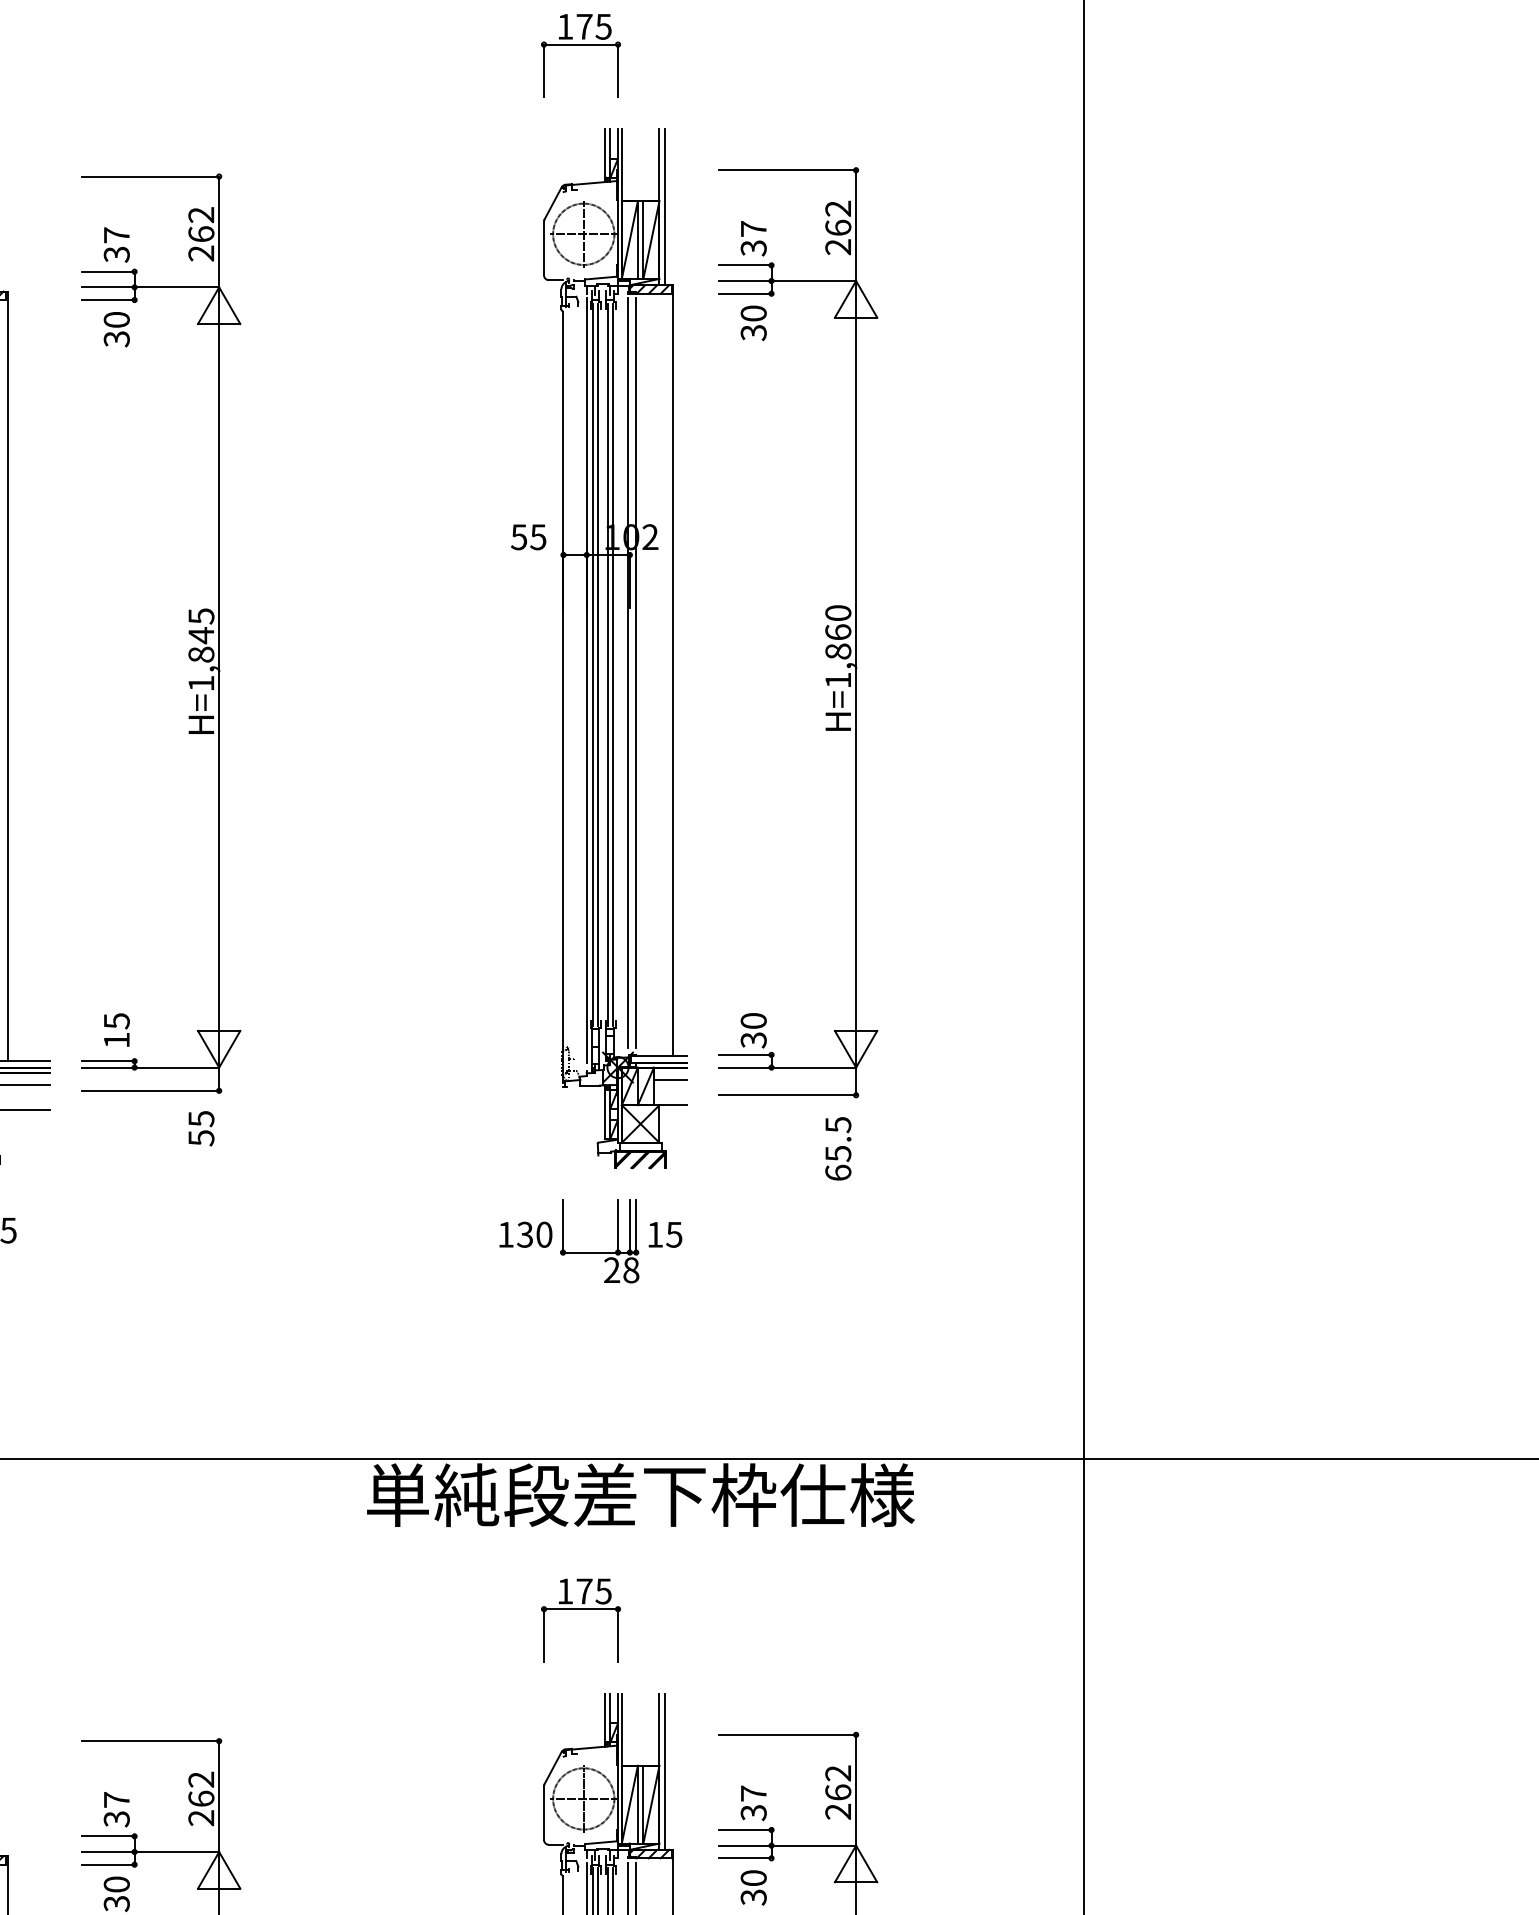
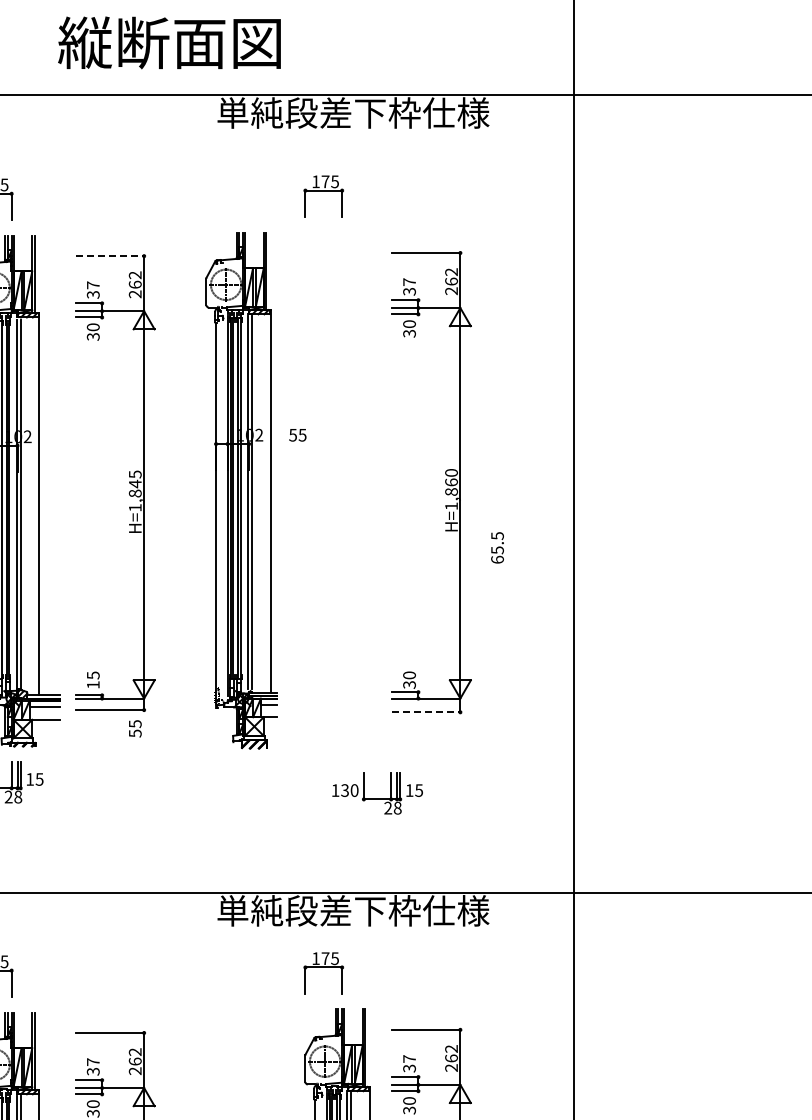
line: (151, 177) -> (110, 256), solid -> dashed
part: (614, 648) -> (241, 490), moved
line: (787, 1095) -> (426, 712), solid -> dashed
text: (838, 1148) -> (497, 547), moved
part: (590, 1240) -> (377, 793), moved

